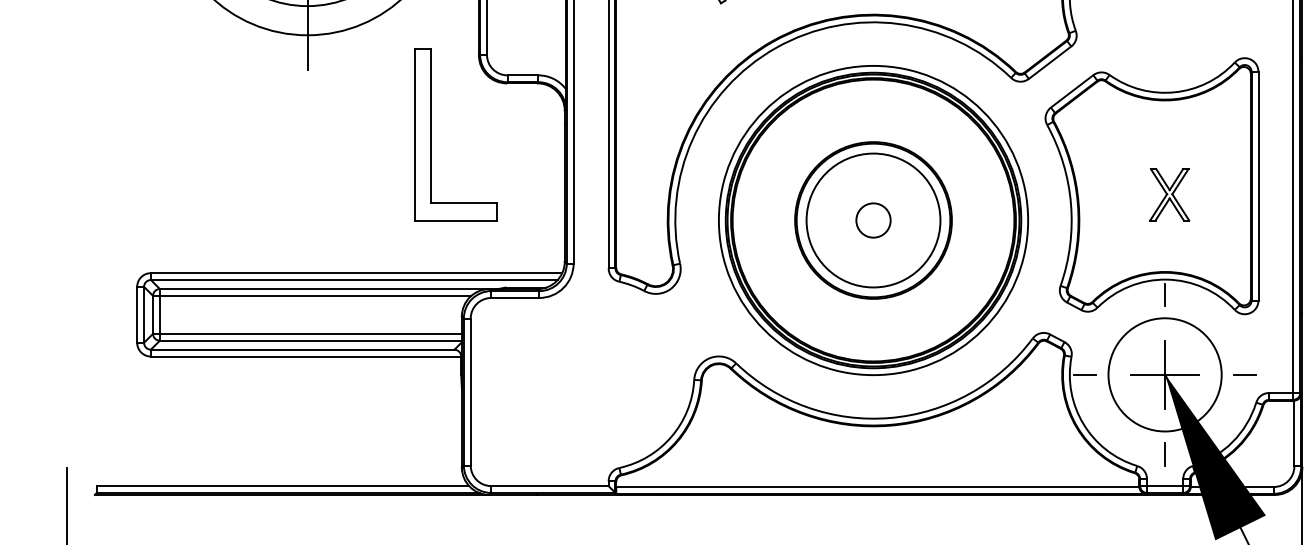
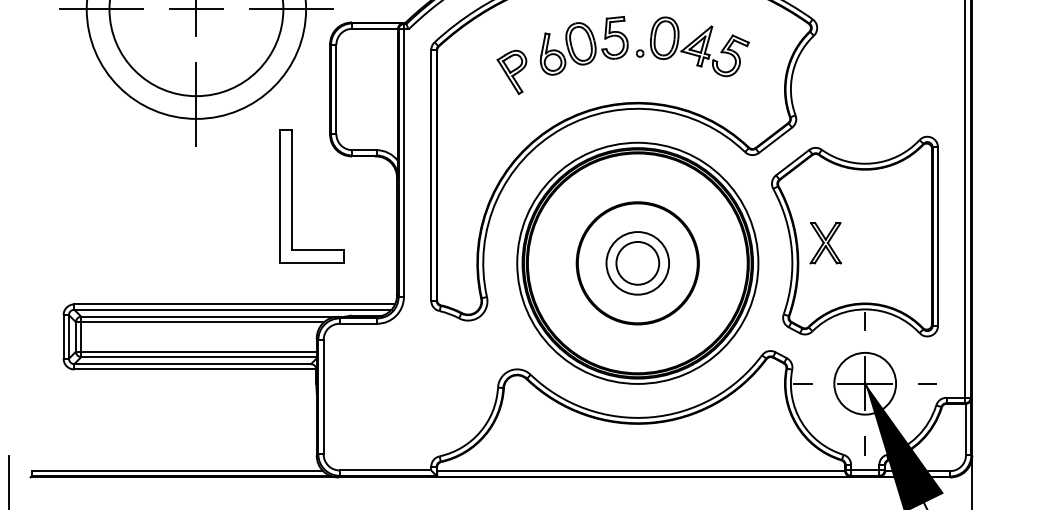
part: (1169, 195) -> (825, 243), moved
circle: (873, 219) -> (637, 262), size x1.6
circle: (873, 220) -> (637, 263), size x0.6
circle: (1165, 374) -> (865, 383), size x0.7

